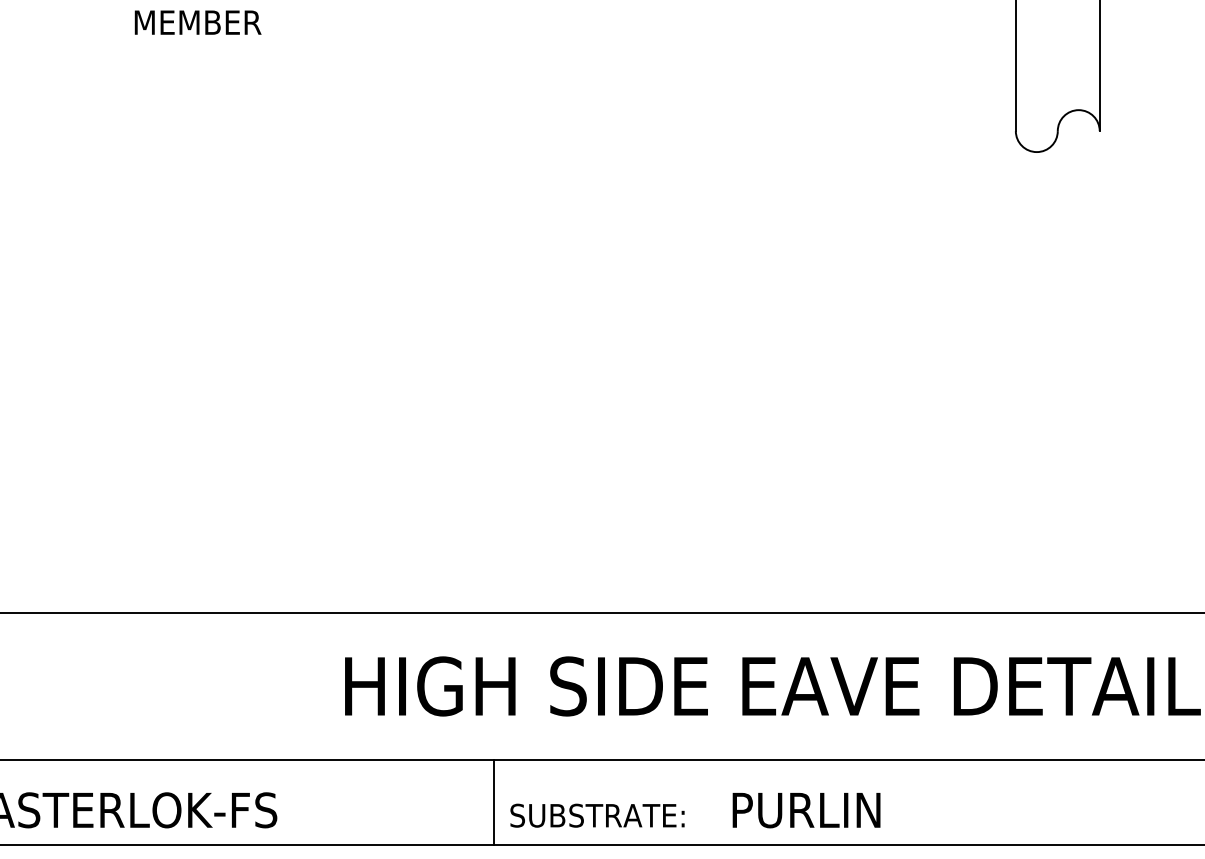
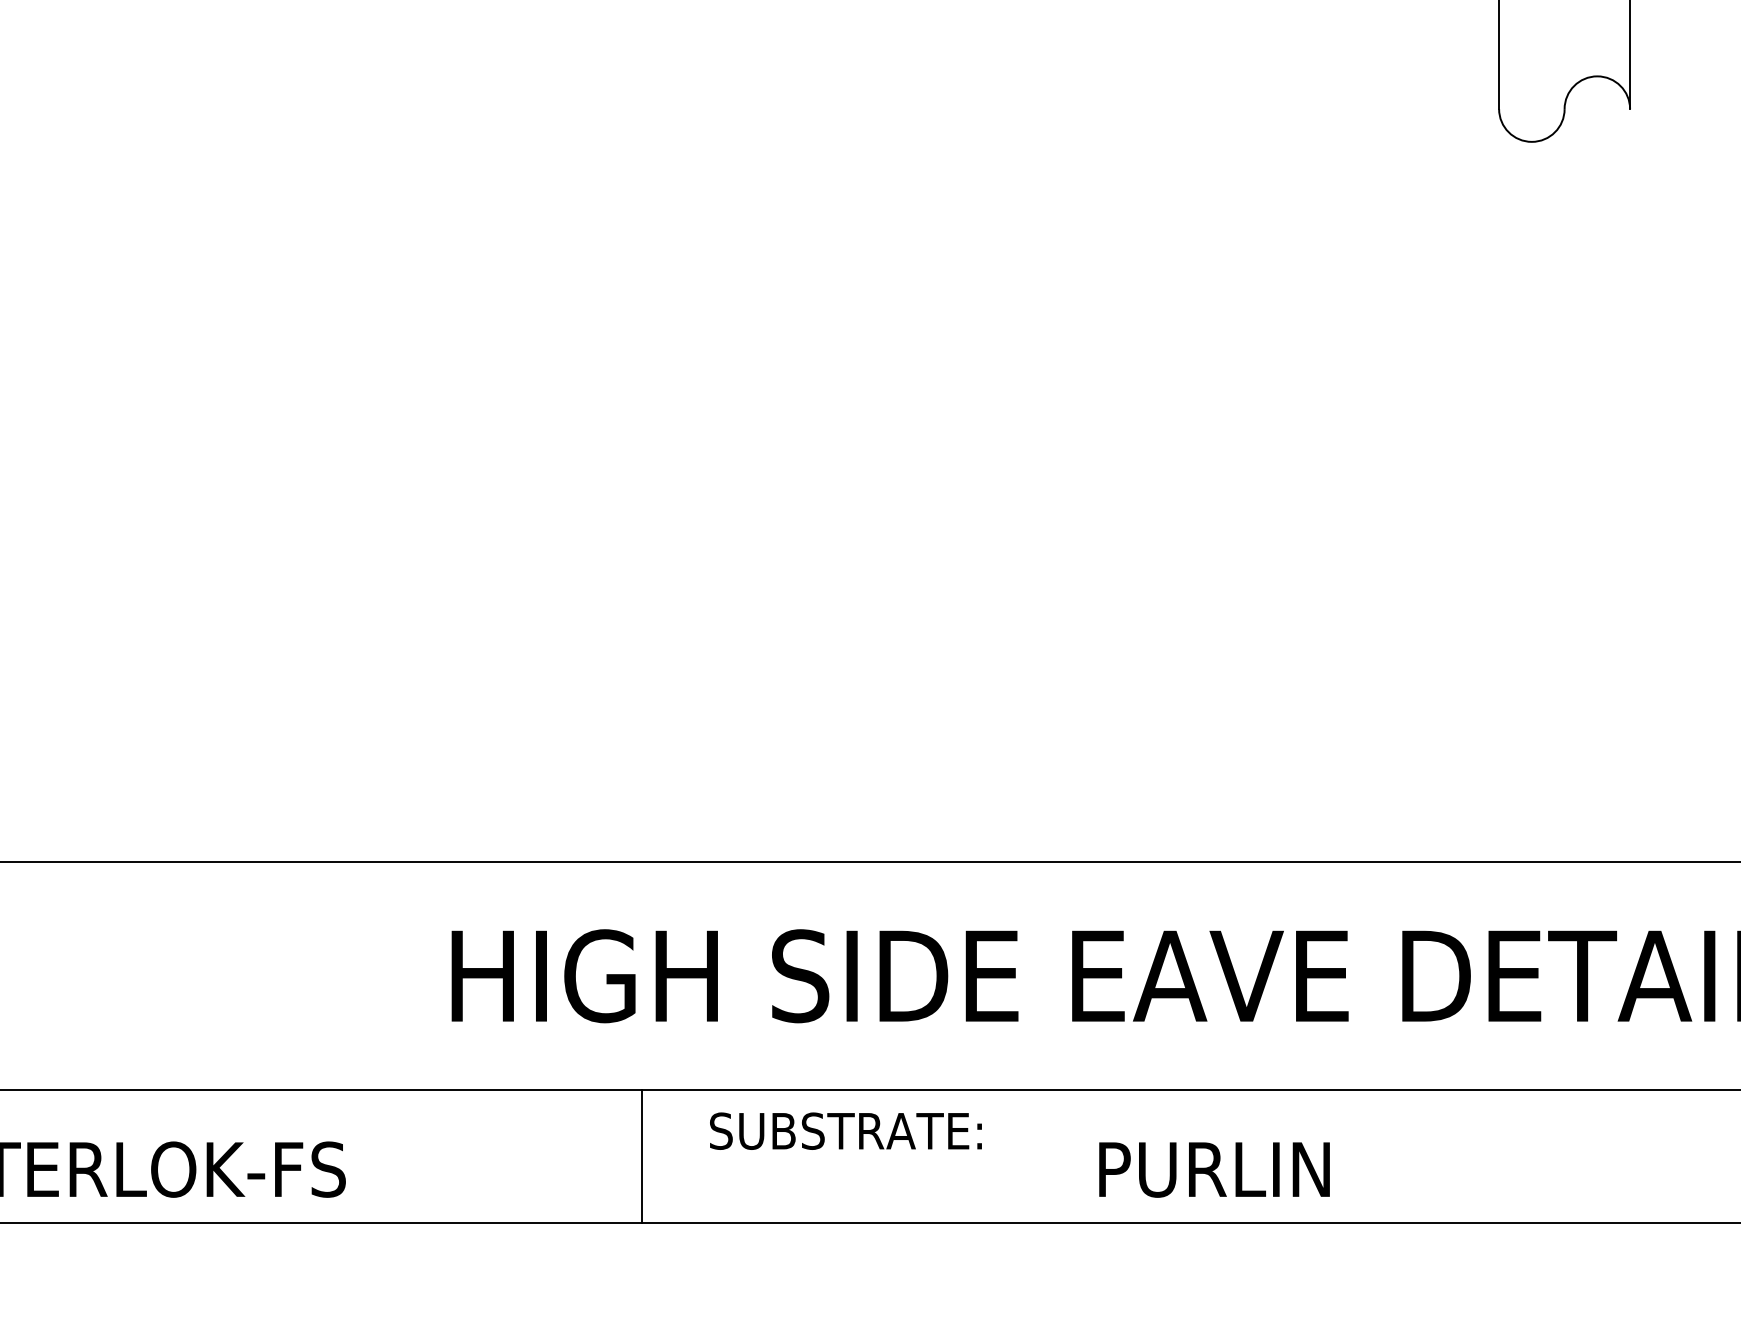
line: (493, 801) -> (641, 1155), moved
text: (806, 810) -> (1214, 1169), moved
text: (597, 815) -> (845, 1130), moved

